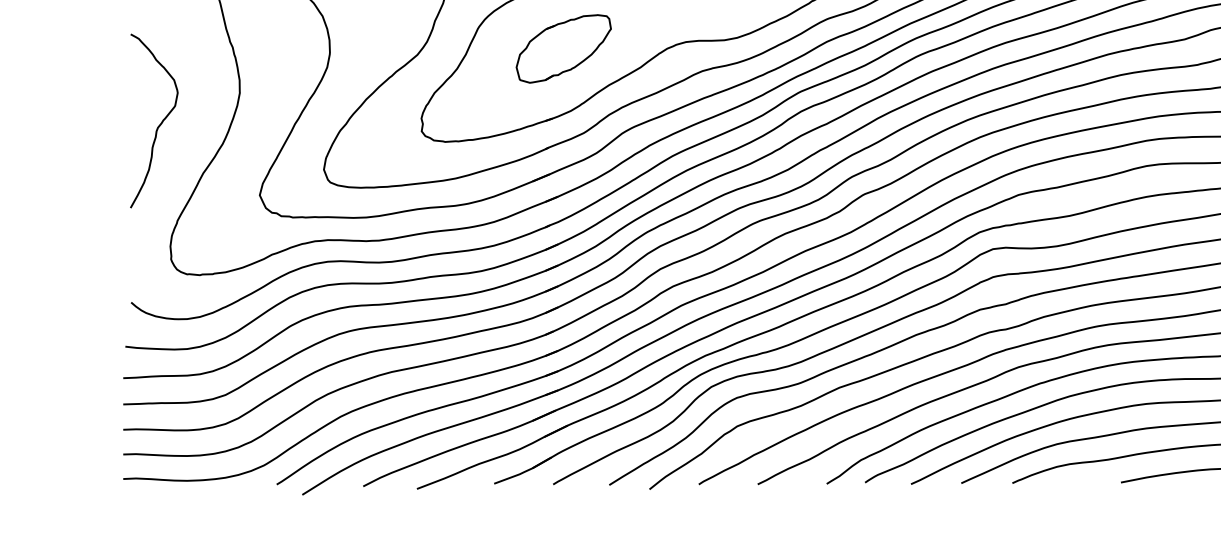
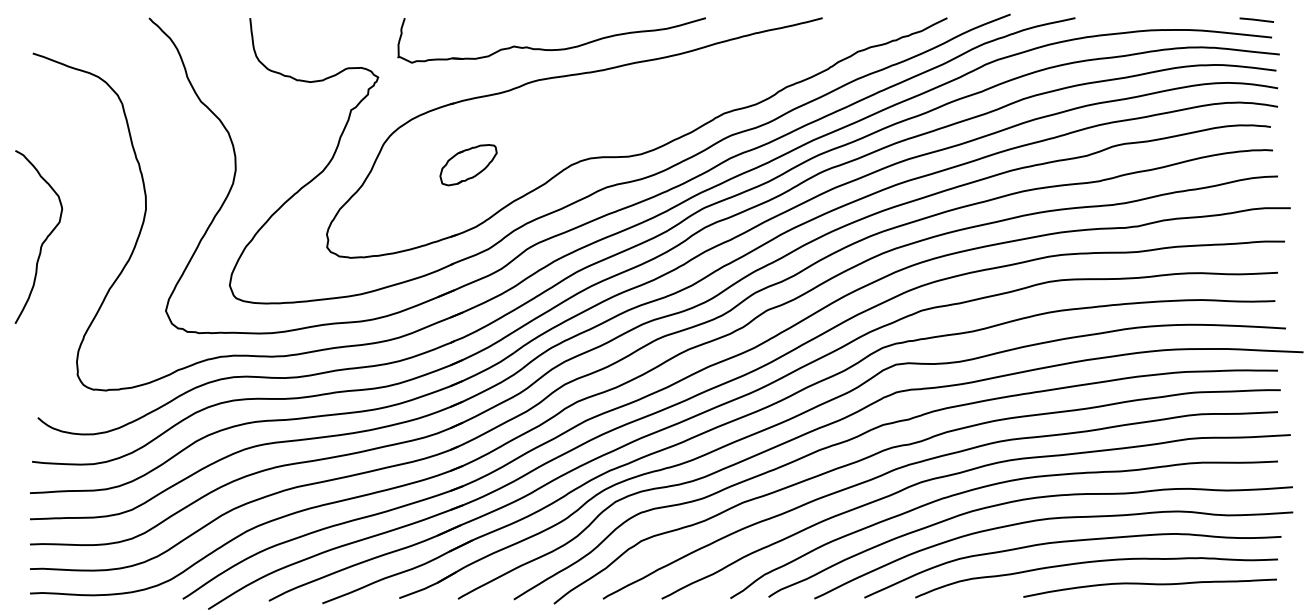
part: (563, 48) -> (468, 164), size x0.6
curve: (158, 124) -> (43, 240), moved

